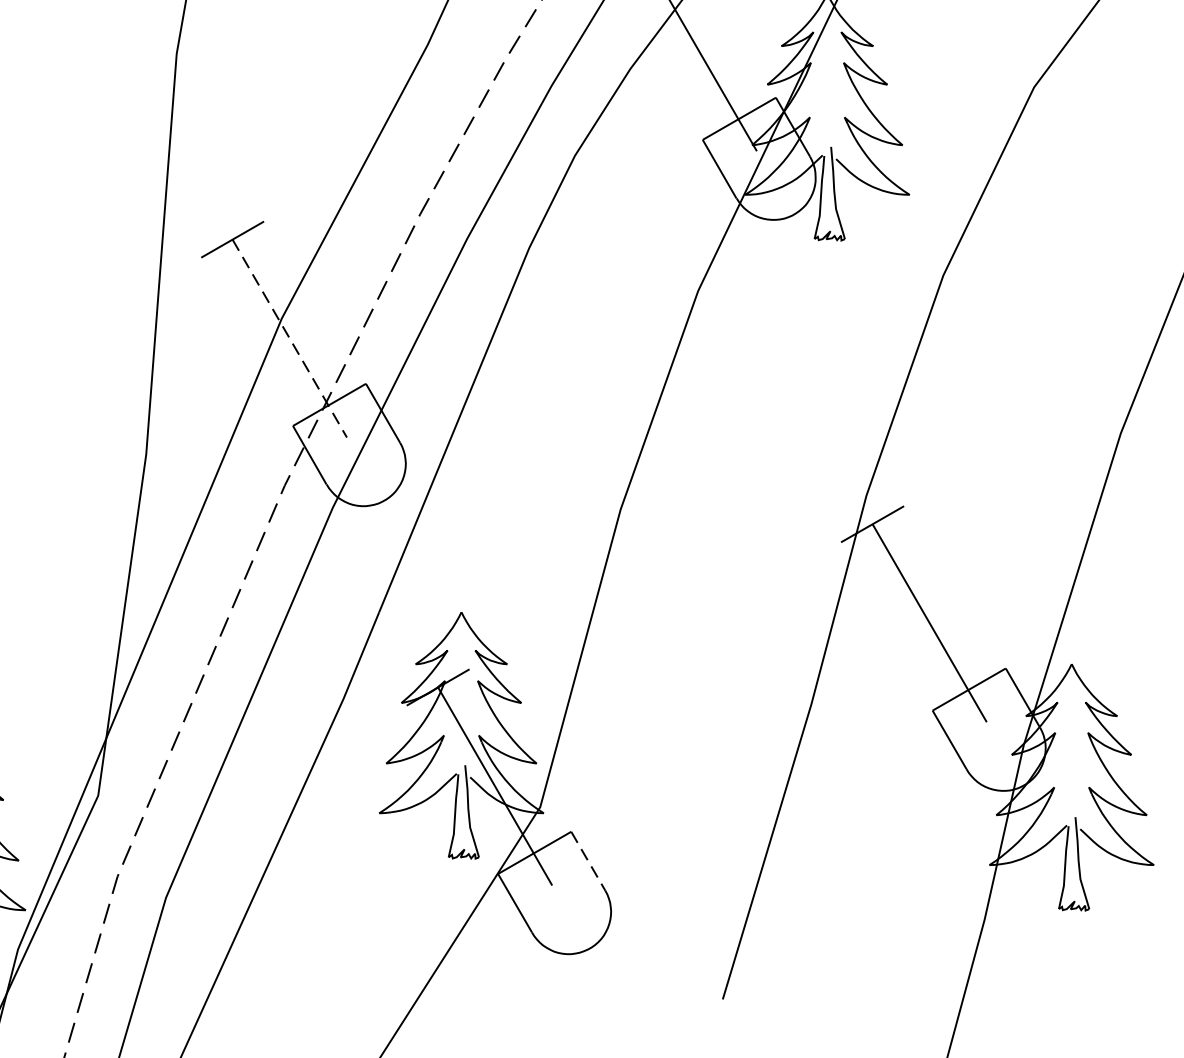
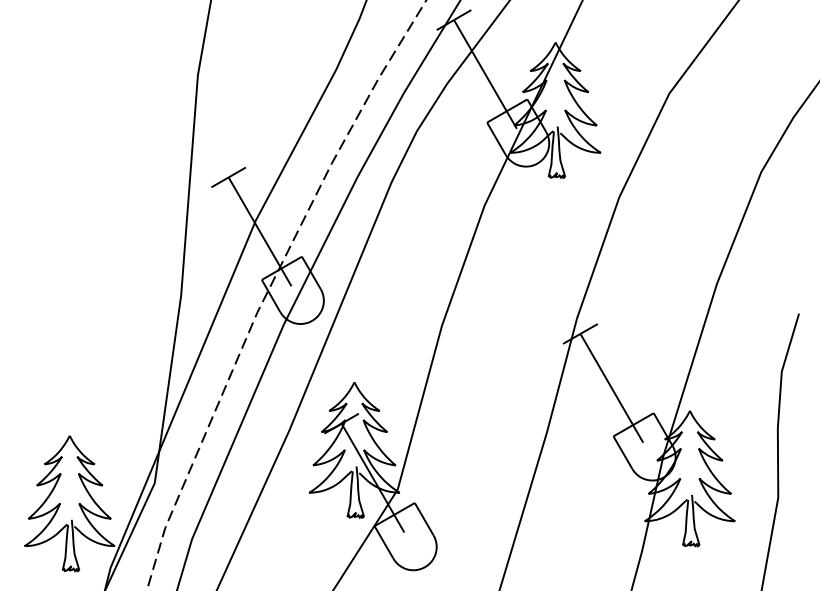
line: (290, 337) -> (260, 231), dashed -> solid
line: (588, 861) -> (424, 519), dashed -> solid

